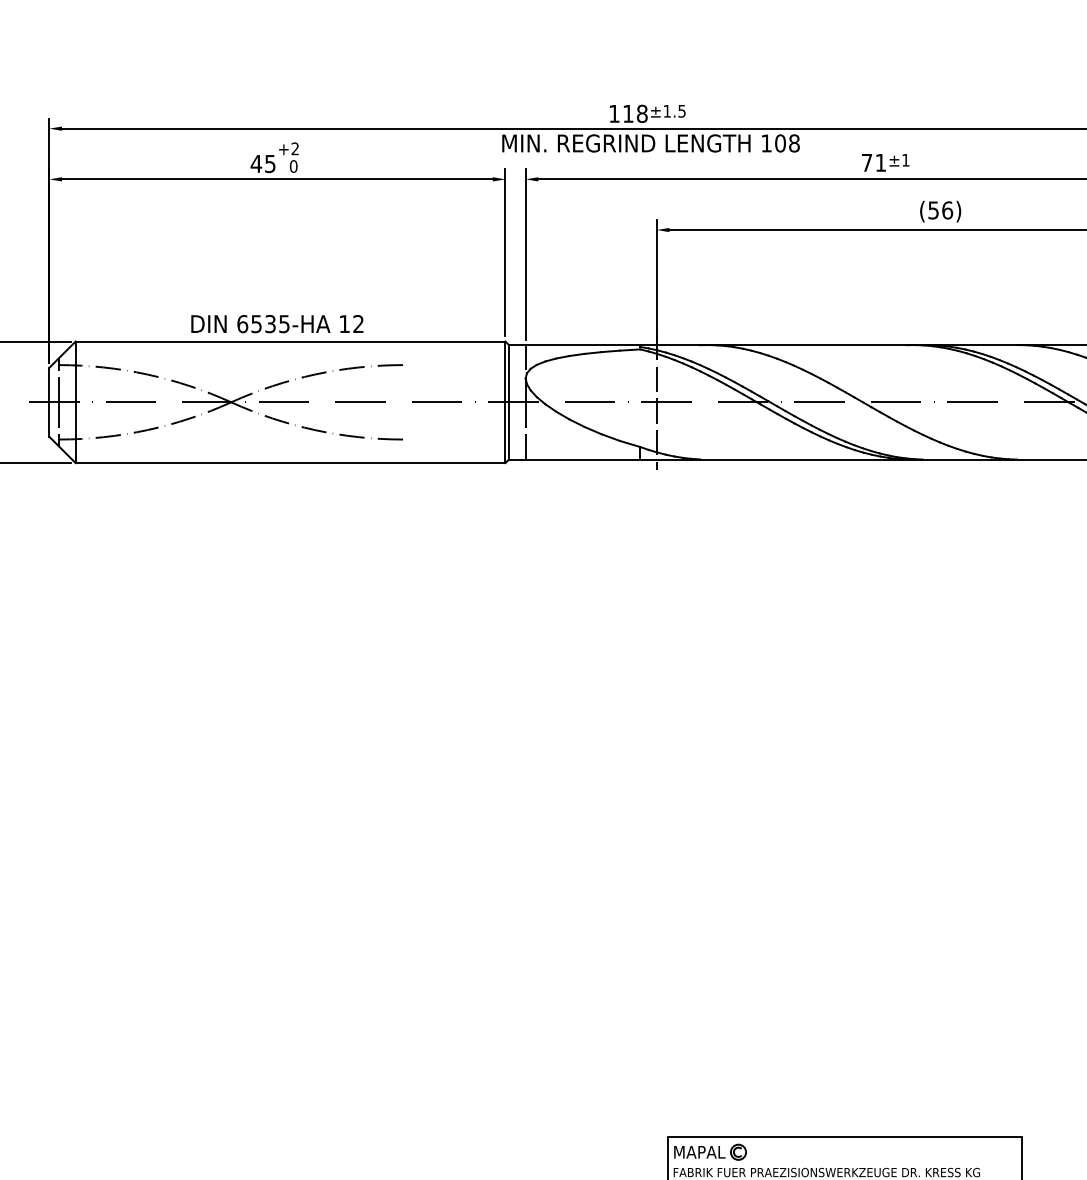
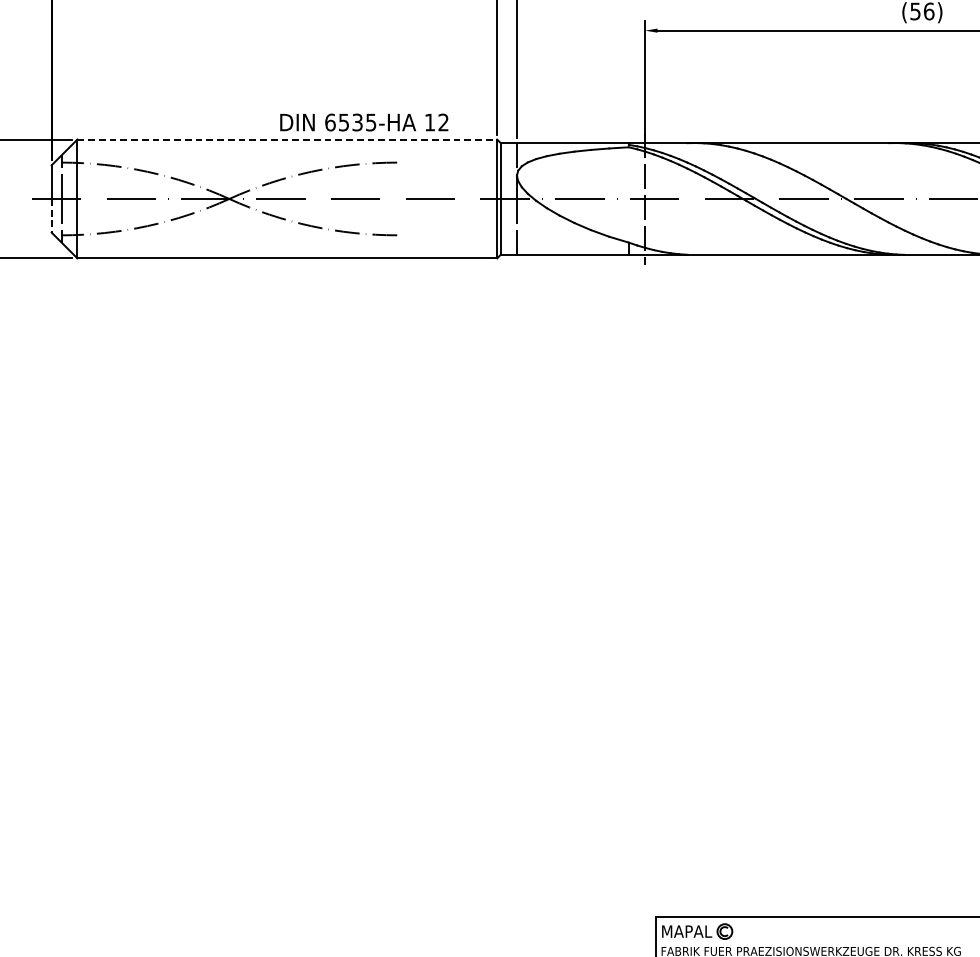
text: (277, 324) -> (364, 122), moved
line: (290, 341) -> (287, 139), solid -> dashed
line: (49, 420) -> (51, 216), solid -> dashed

